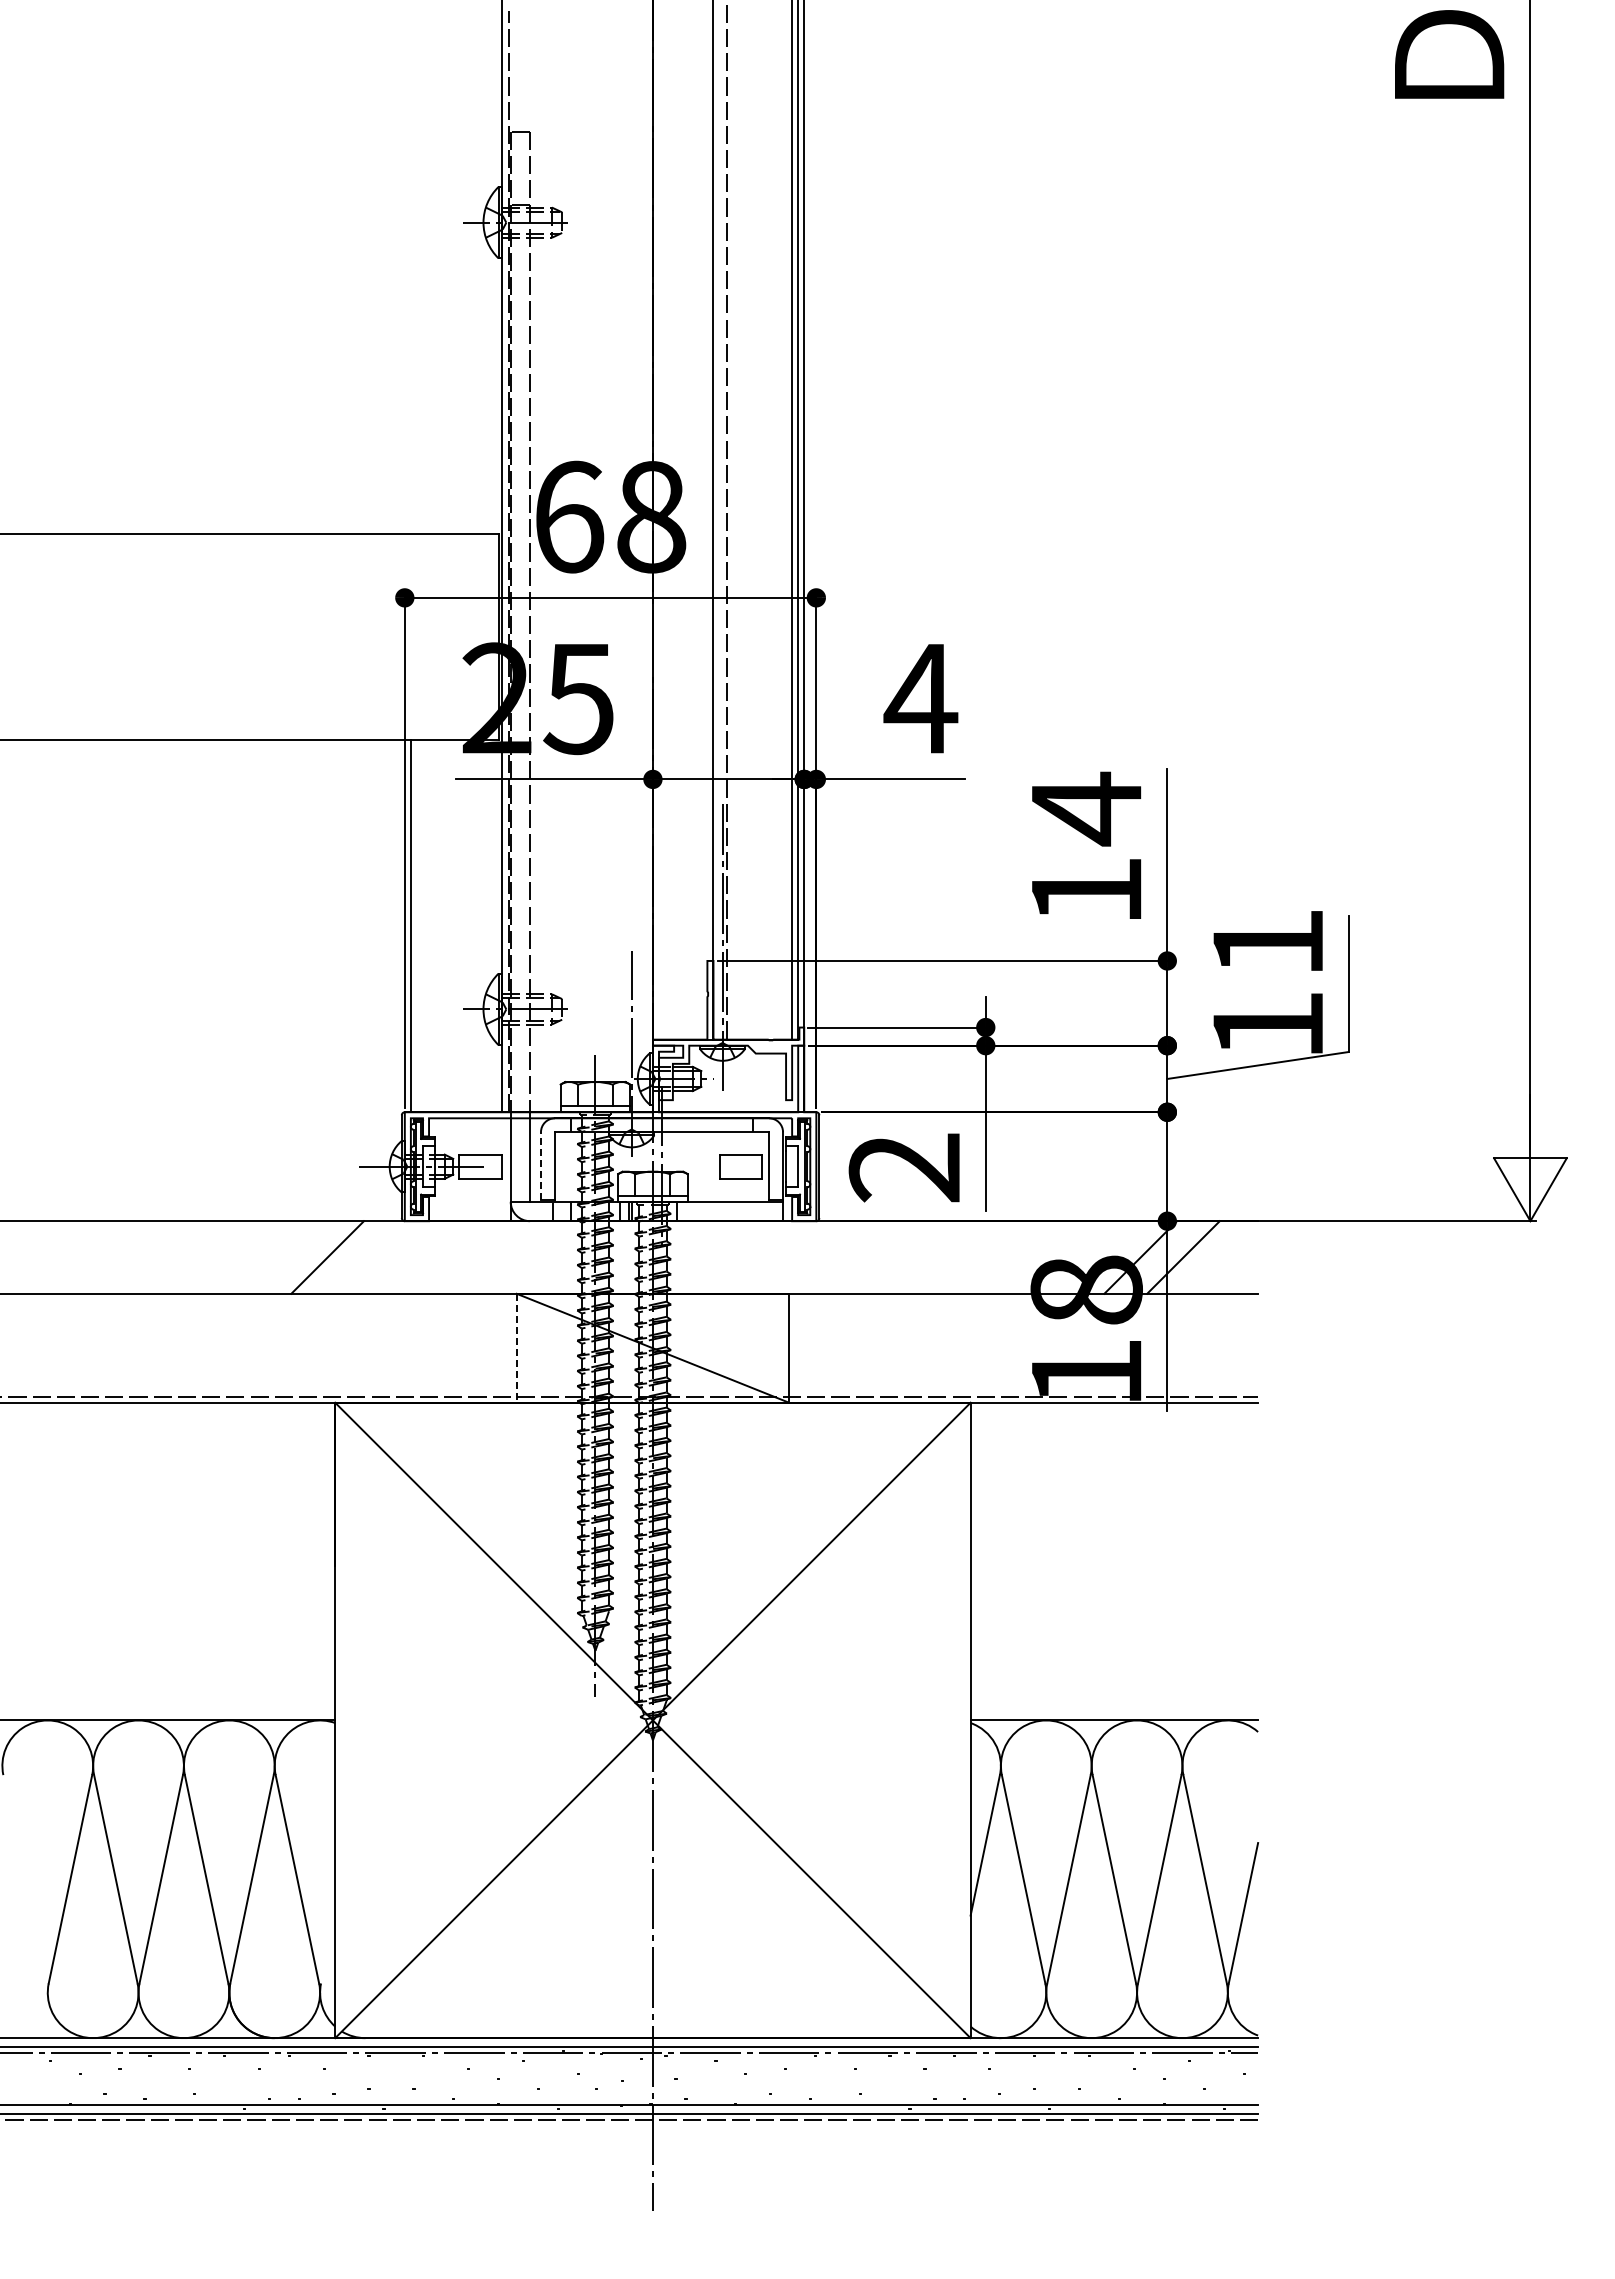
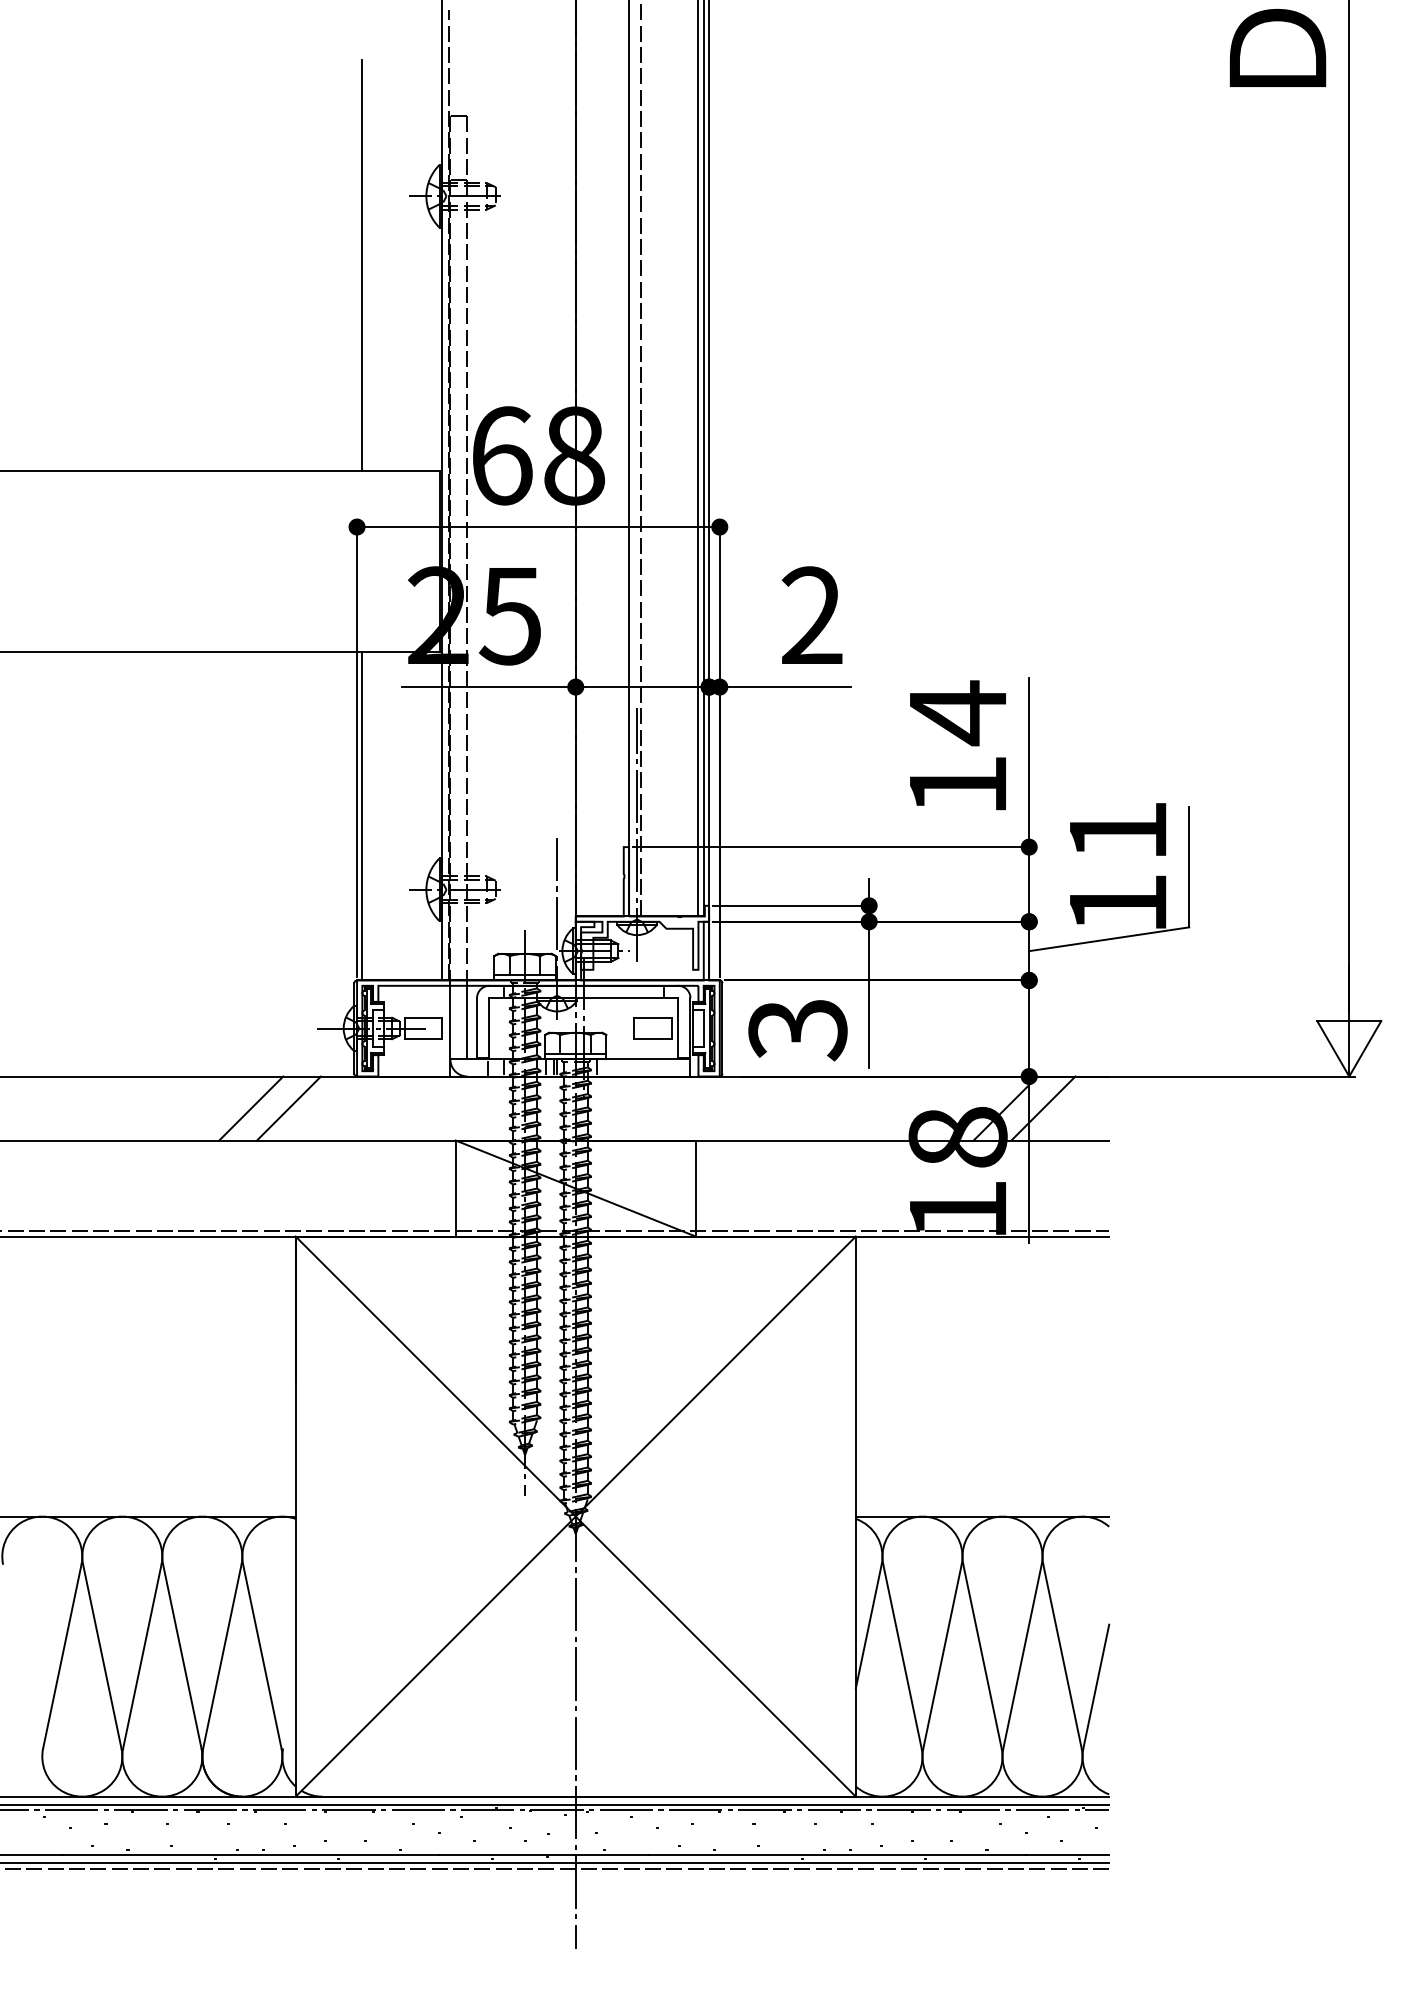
line: (410, 301) -> (362, 265), added
text: (920, 697) -> (811, 614), 4 -> 2
line: (540, 1166) -> (476, 1028), dashed -> solid
text: (905, 1168) -> (798, 1030), 2 -> 3
line: (284, 1257) -> (250, 1108), added
line: (516, 1348) -> (455, 1188), dashed -> solid

